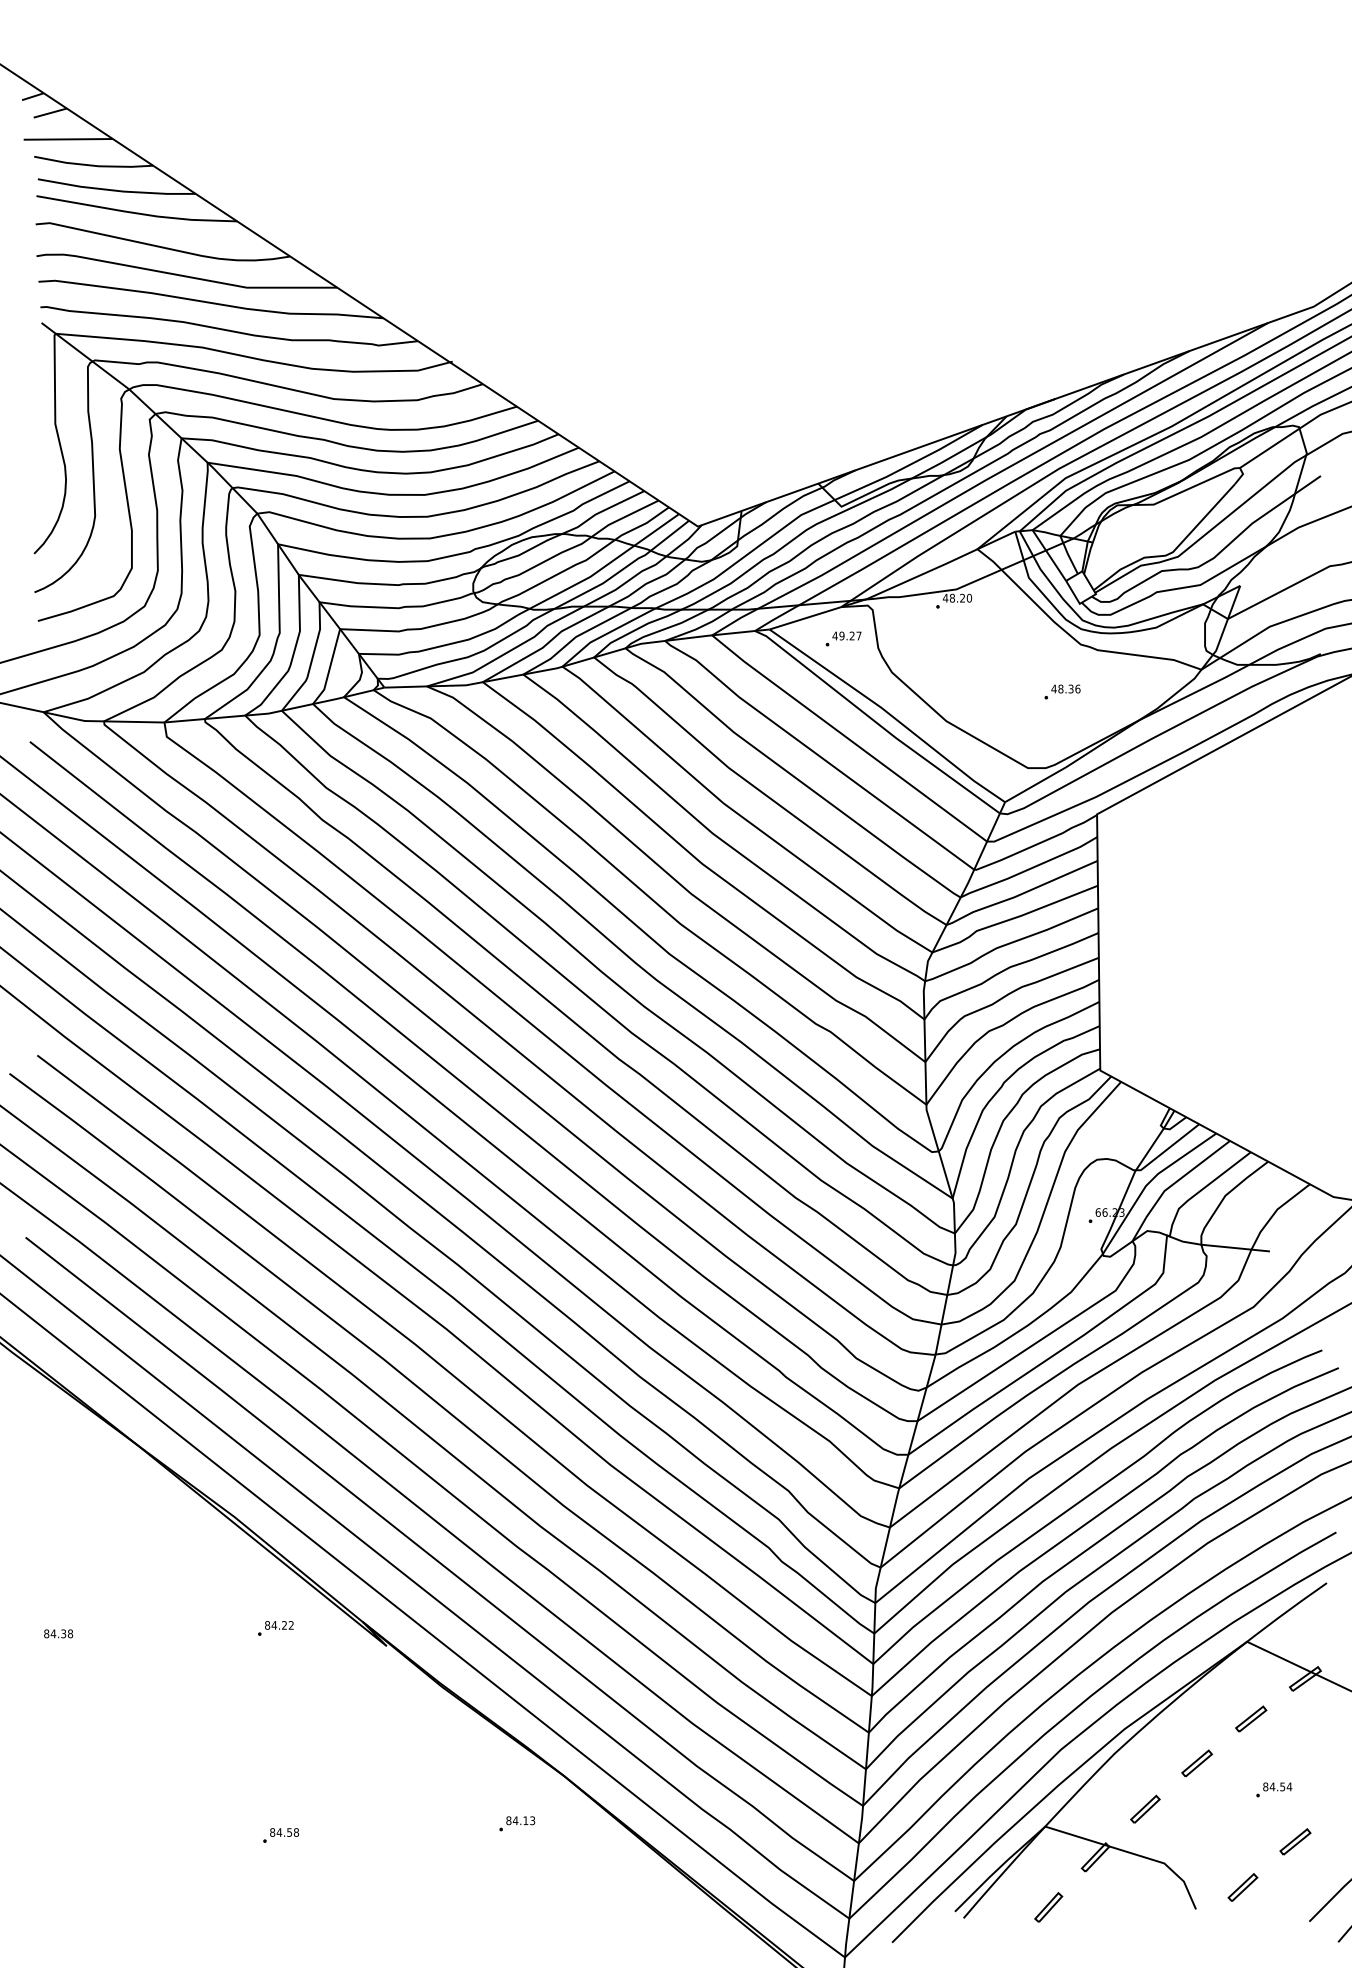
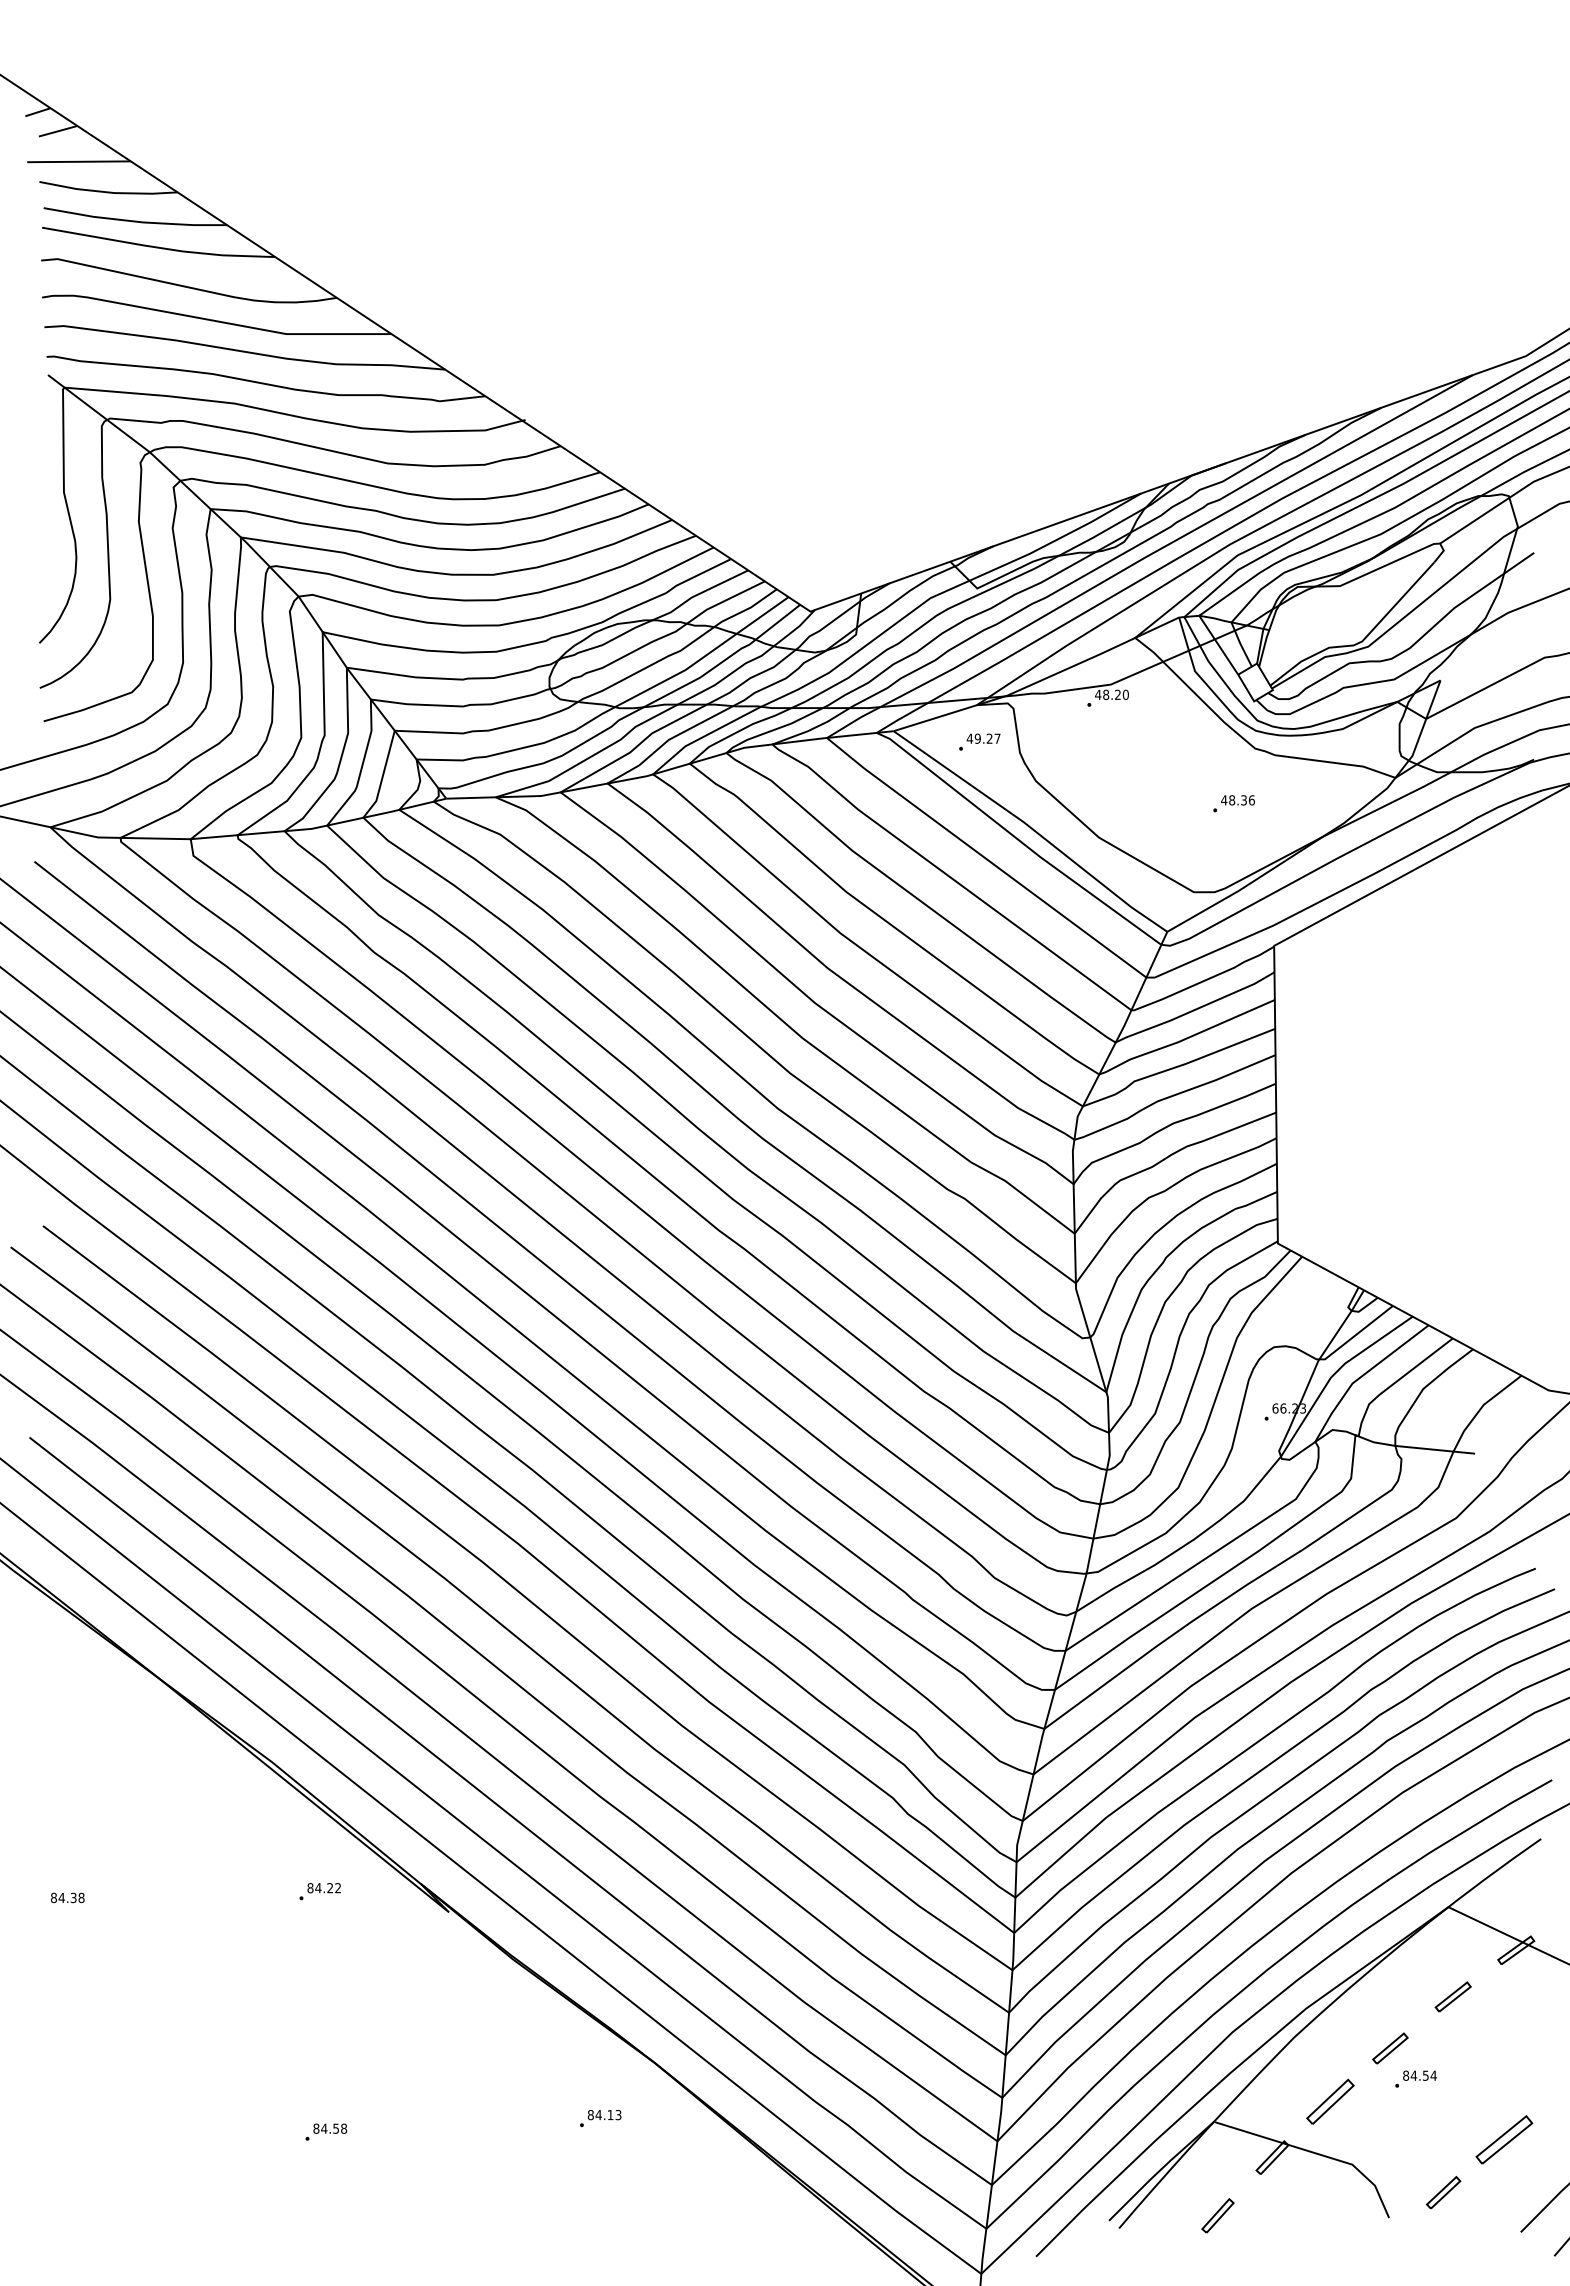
part: (1273, 1789) -> (1415, 2078), moved
part: (1144, 1809) -> (1329, 2101), size x1.4
part: (1295, 1841) -> (1504, 2139), size x1.6

